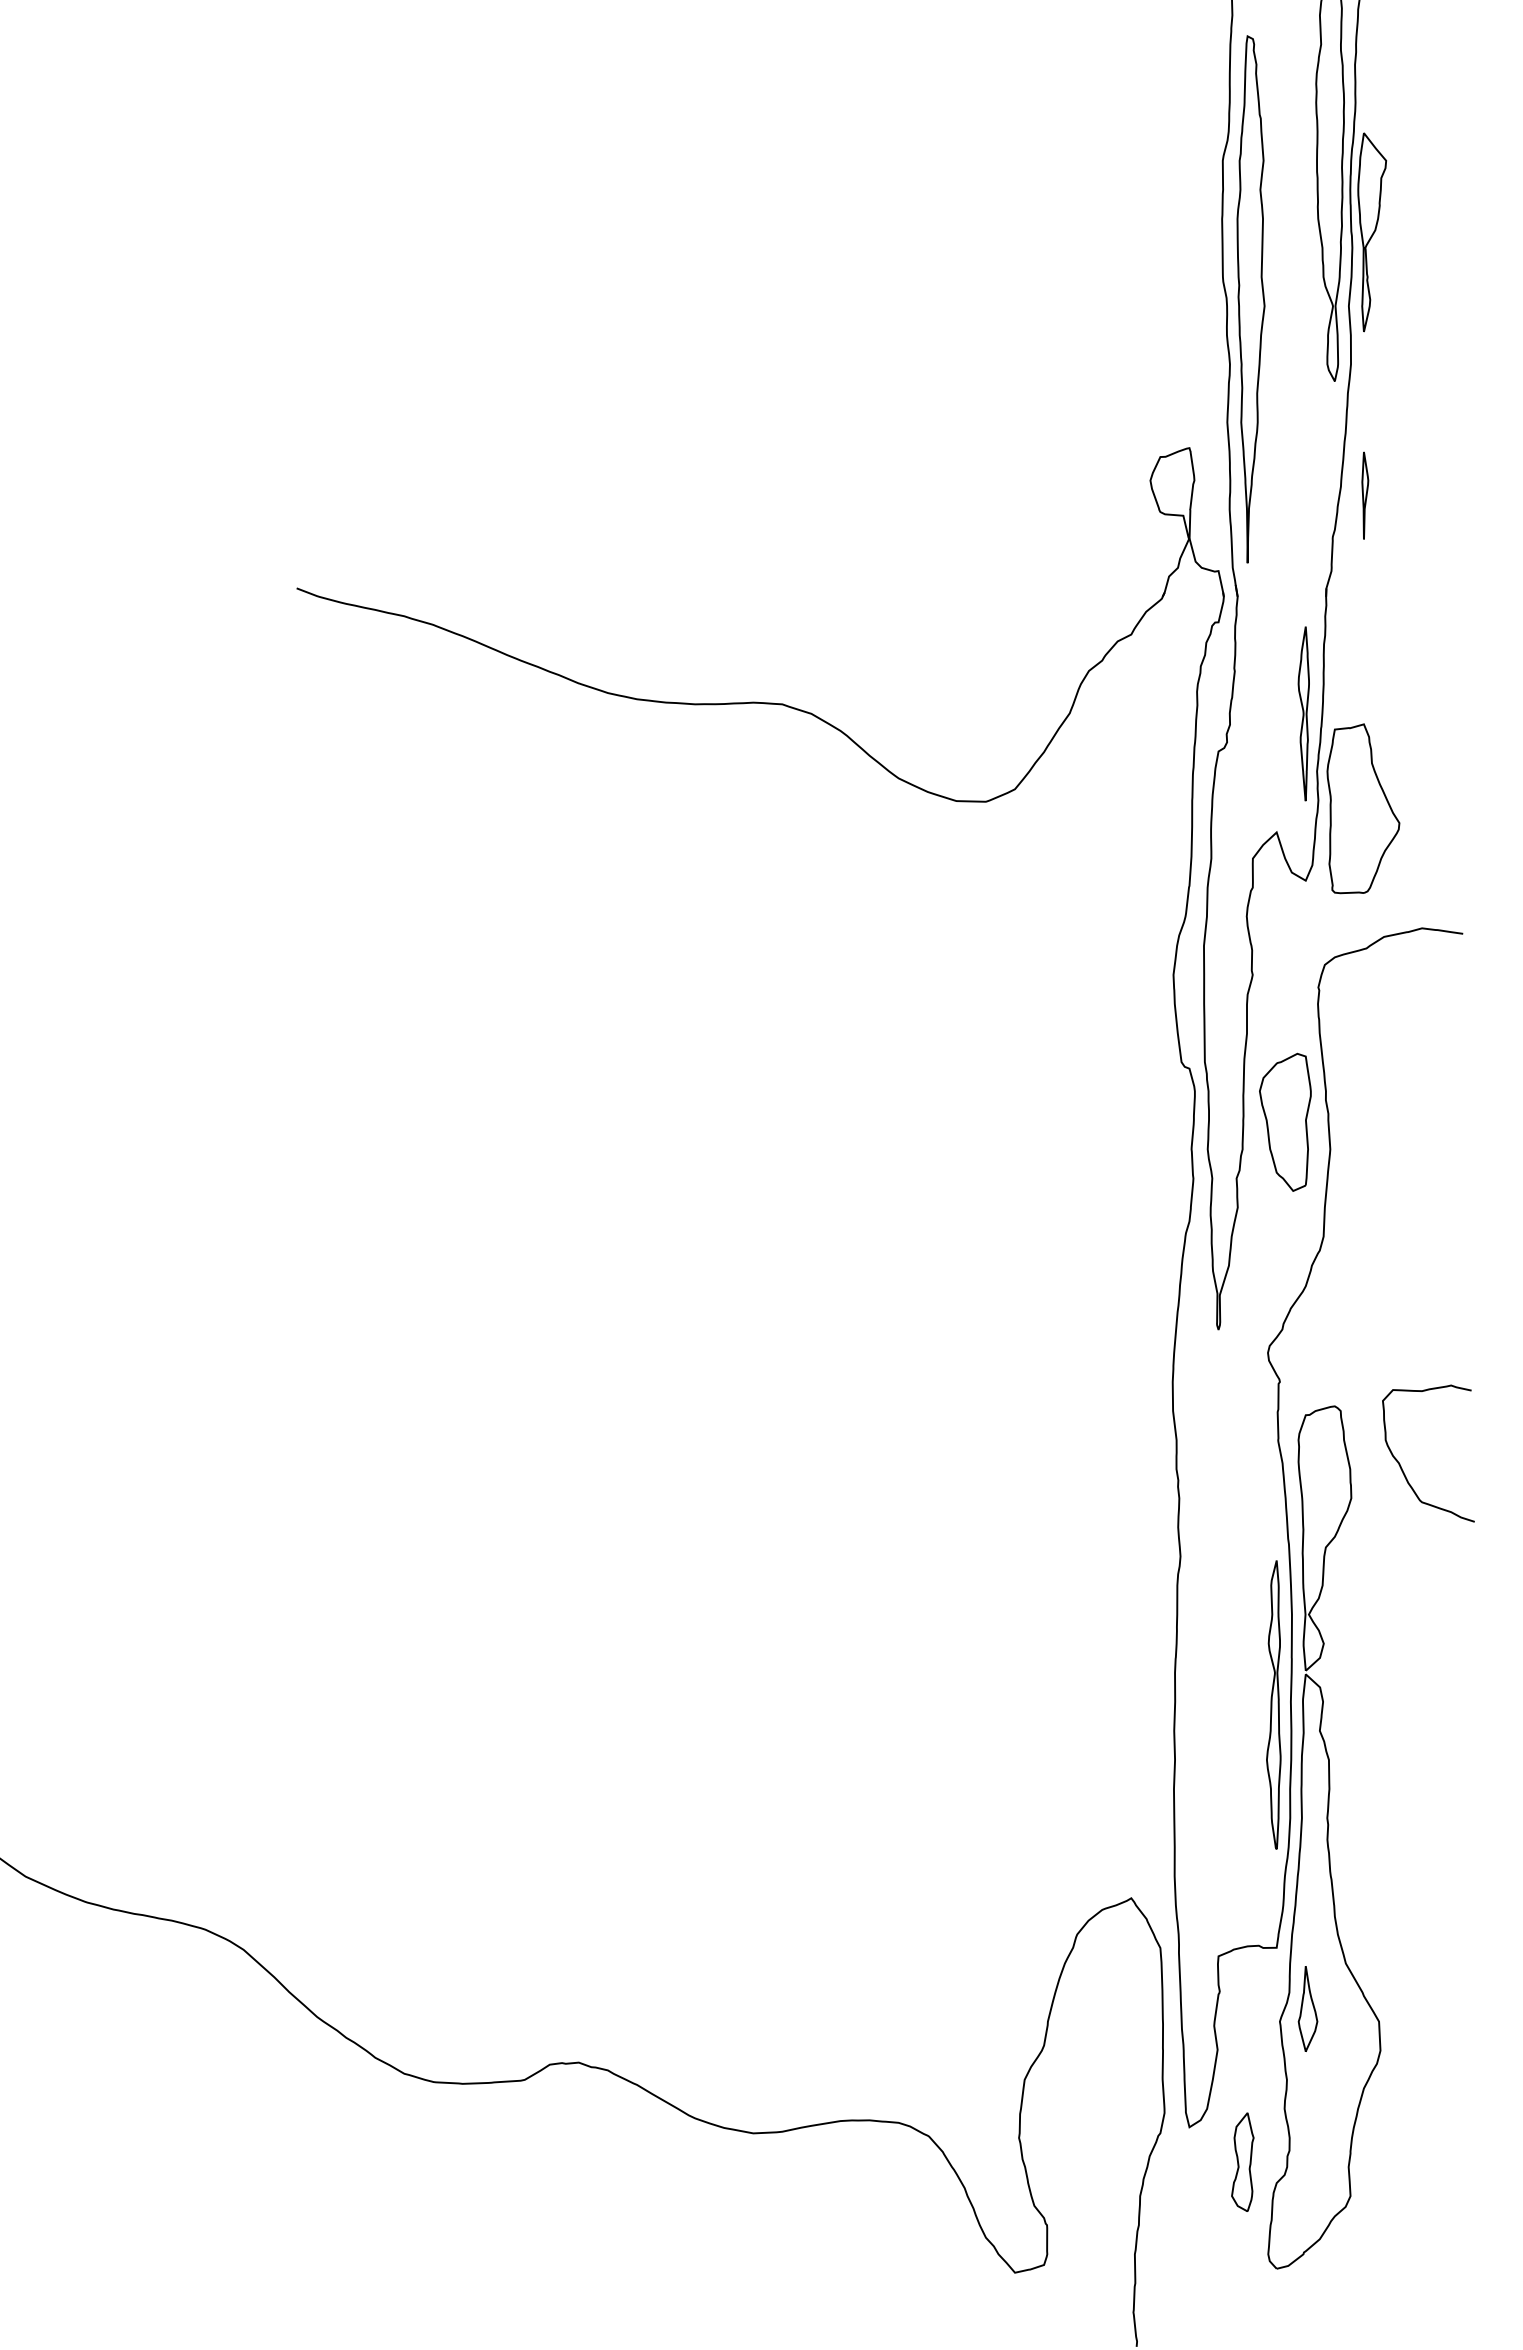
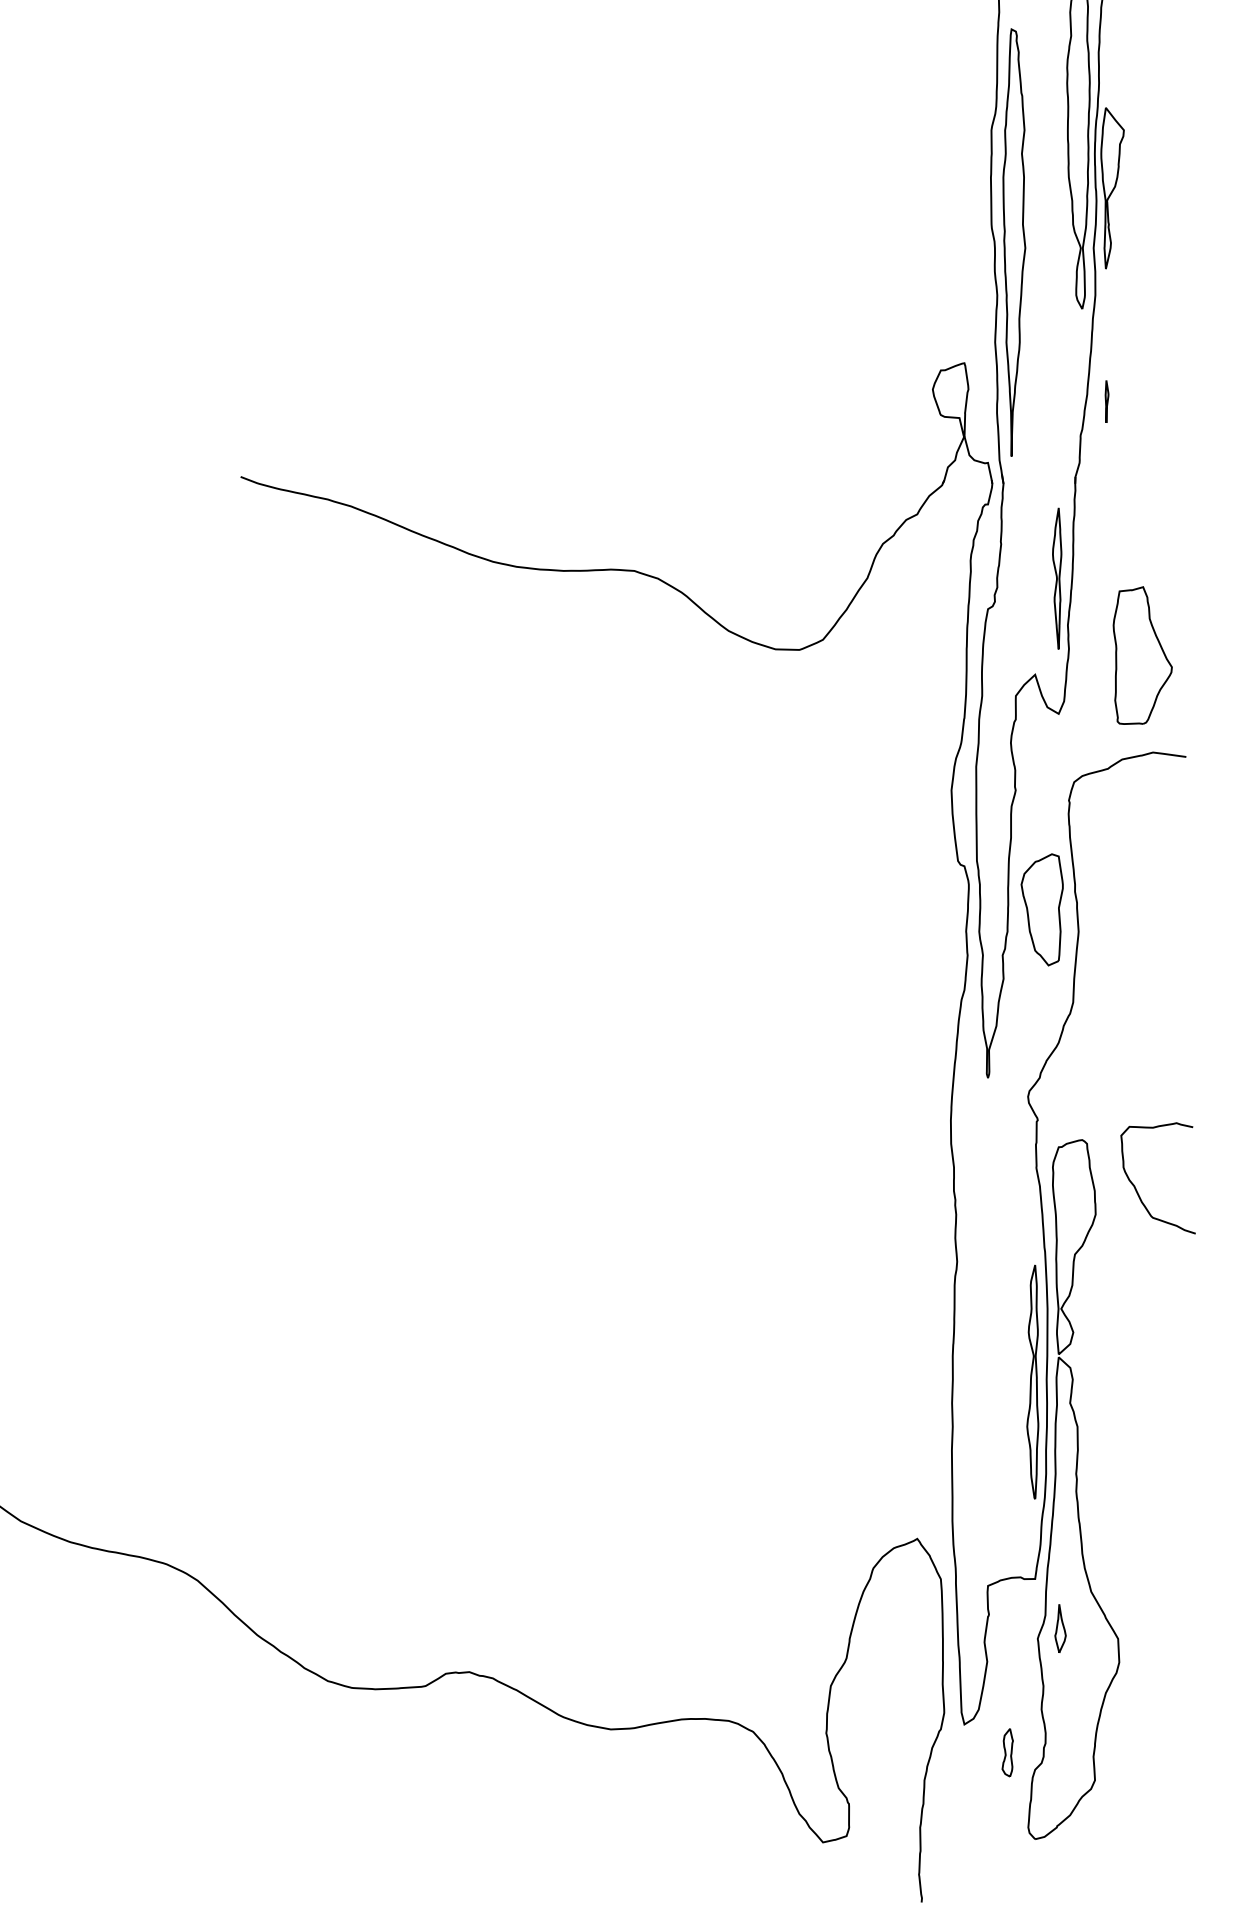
part: (1365, 495) -> (1107, 401), size x0.6
part: (1363, 808) -> (1142, 655), moved
part: (1307, 2008) -> (1060, 1628), size x0.7
part: (1242, 2161) -> (1007, 1752), size x0.6

